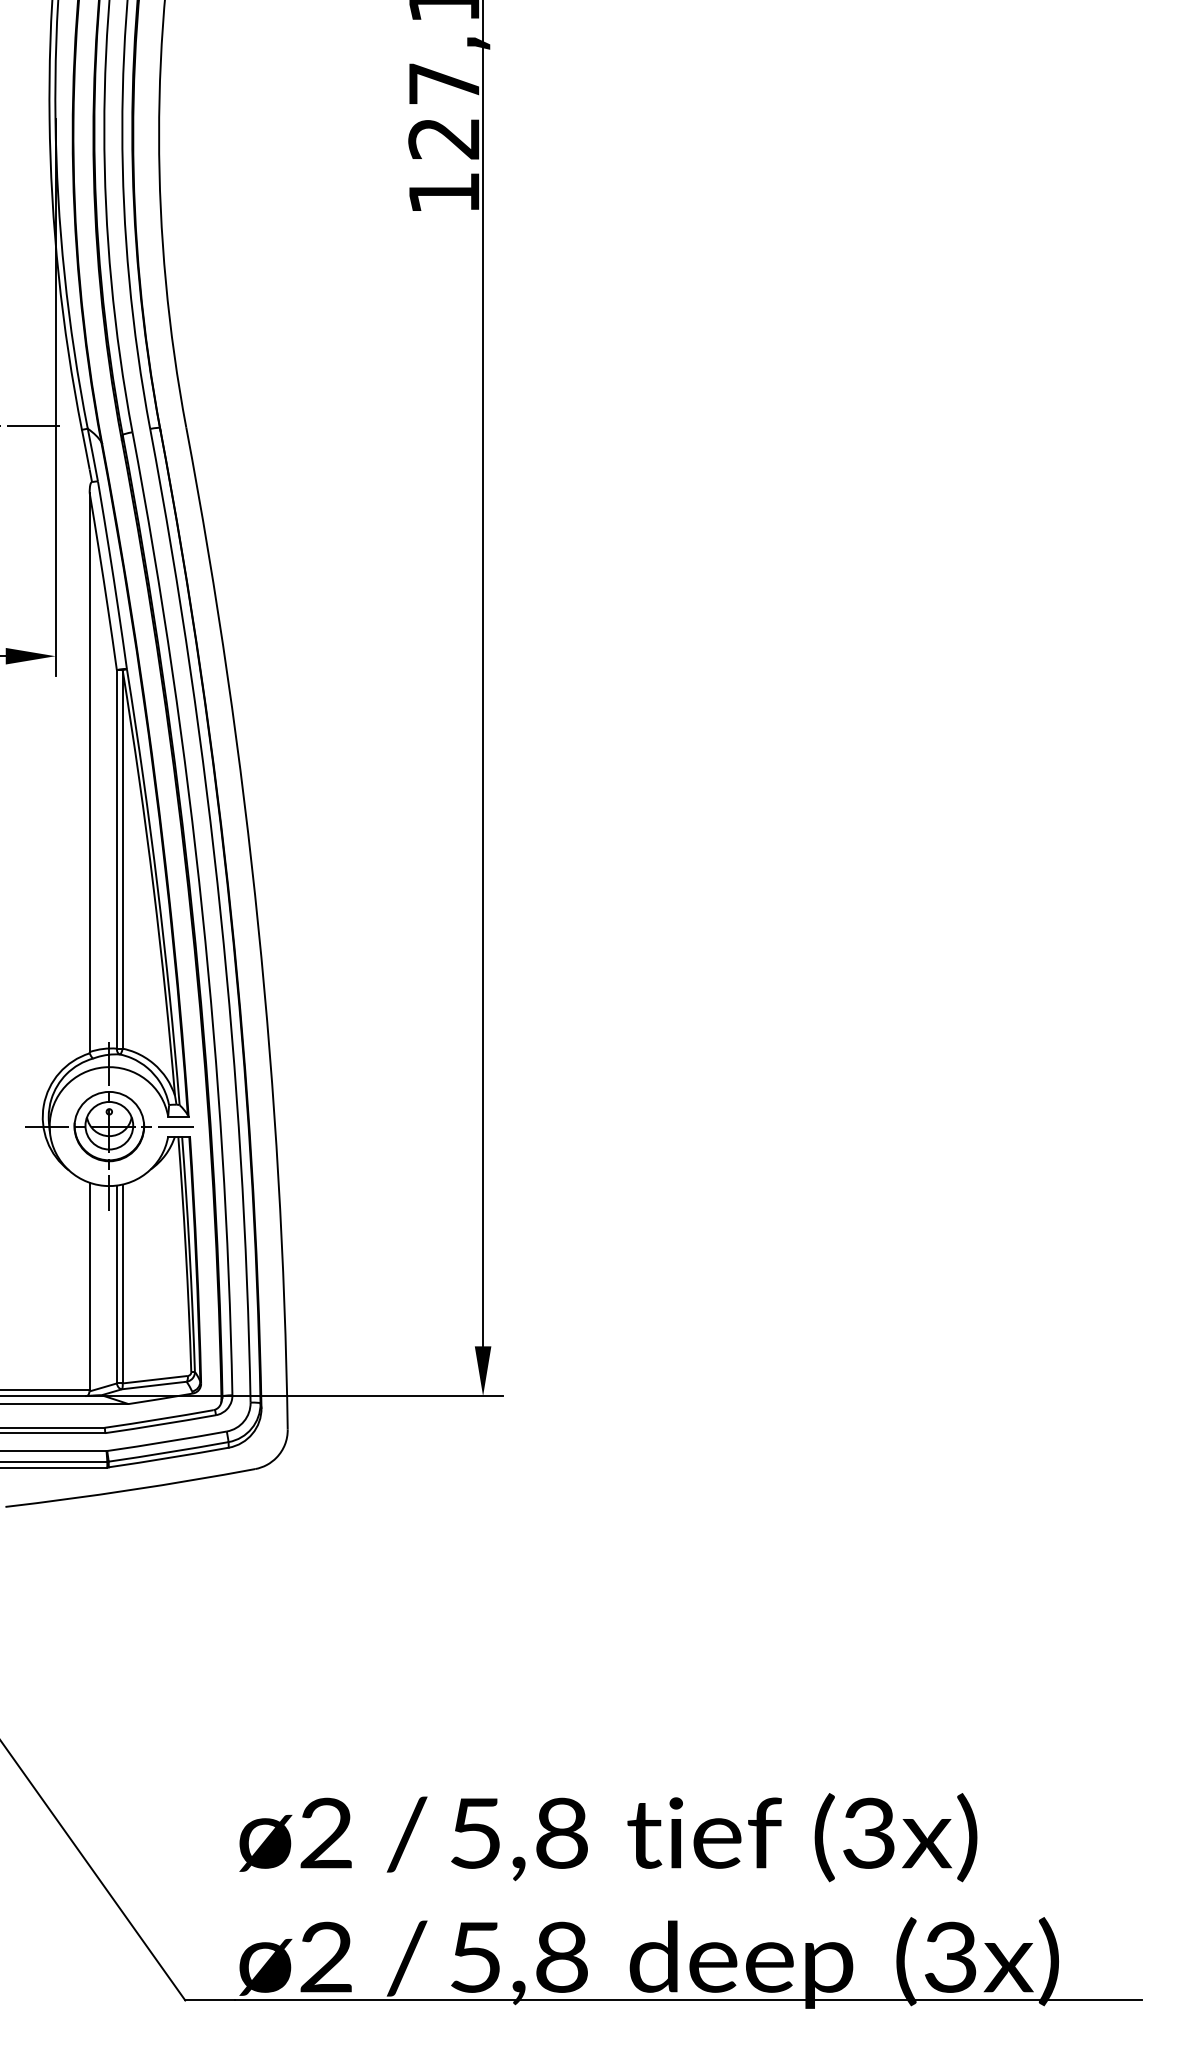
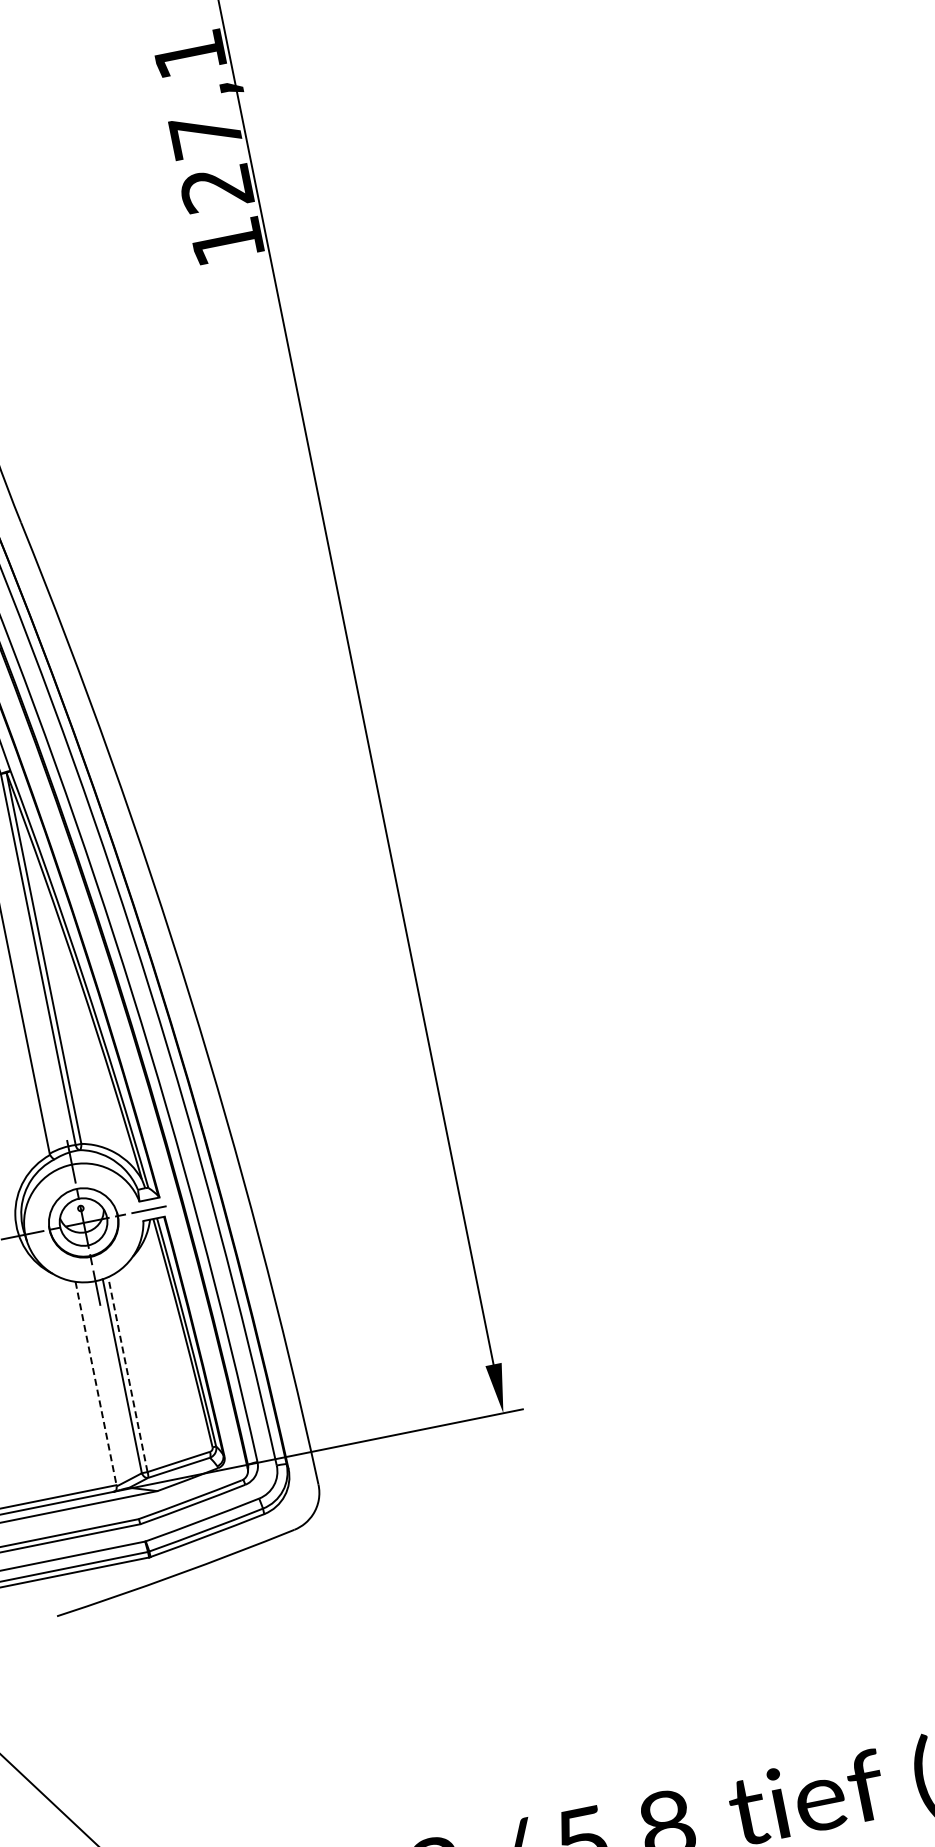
line: (122, 1283) -> (127, 1374), solid -> dashed
line: (89, 1286) -> (95, 1383), solid -> dashed

